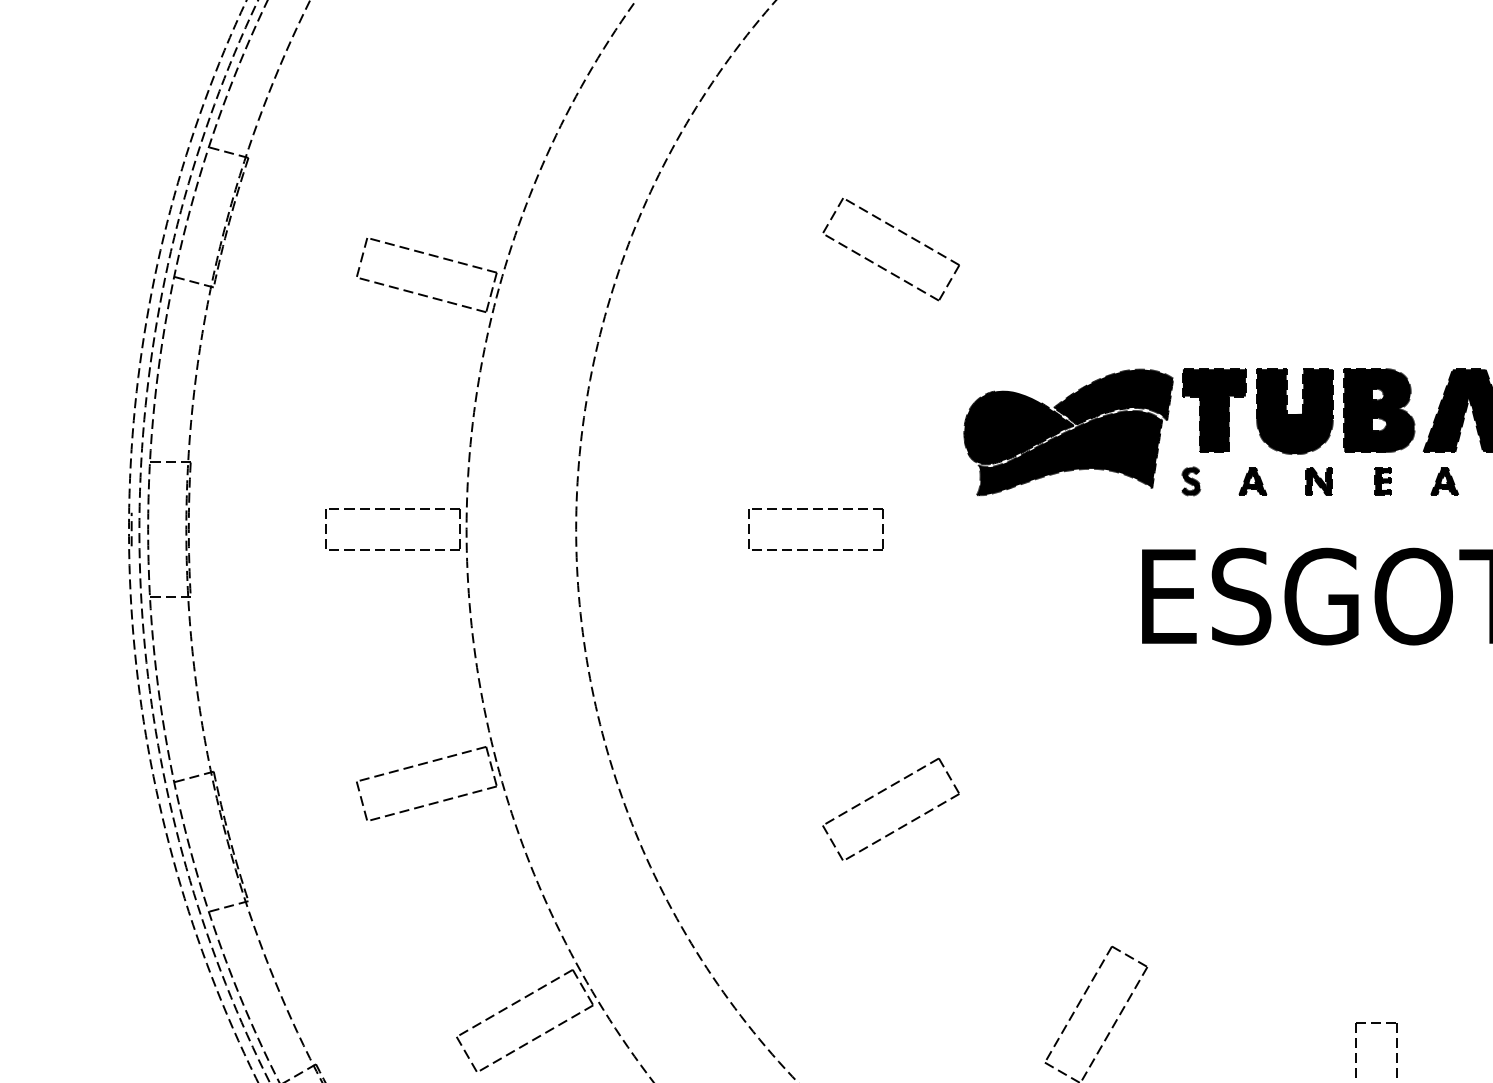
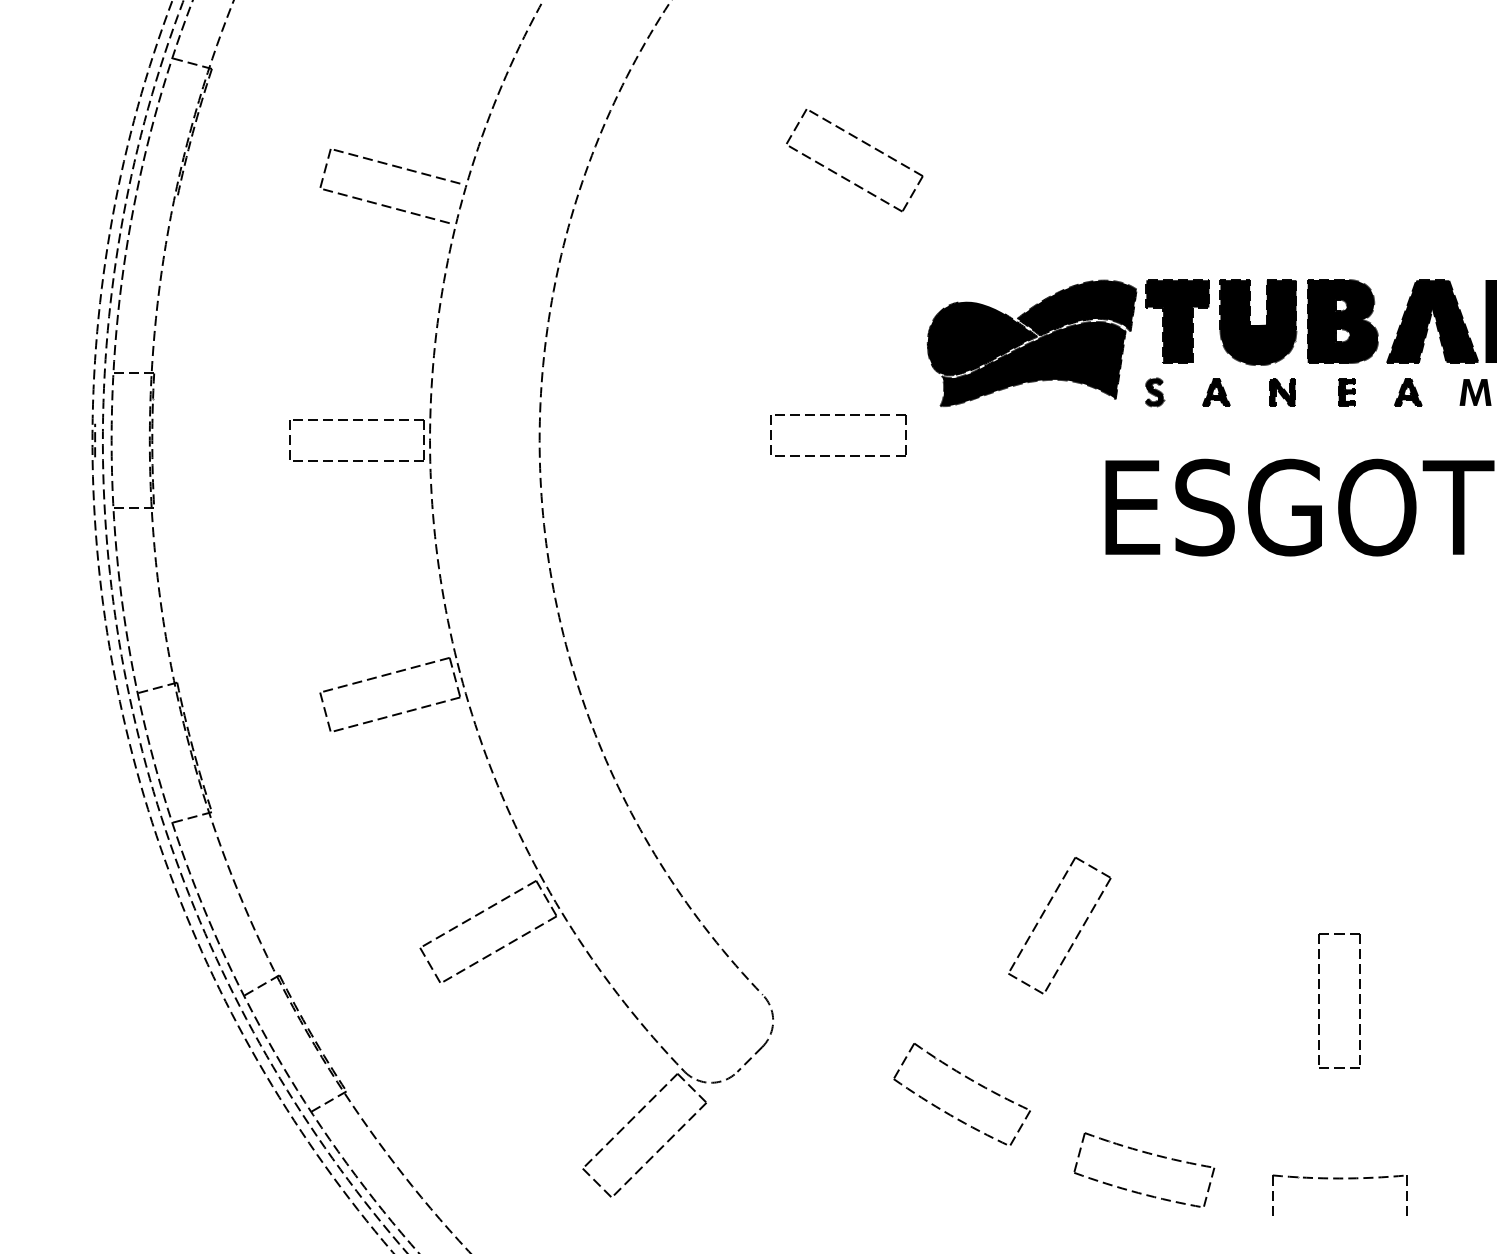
line: (194, 281) -> (157, 192), removed
line: (491, 292) -> (454, 203), removed
part: (816, 509) -> (838, 415), moved
part: (882, 792) -> (845, 703), removed

